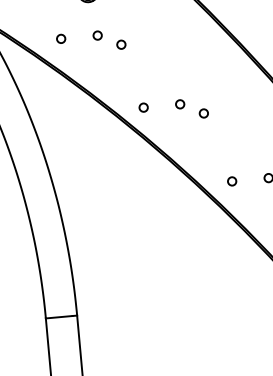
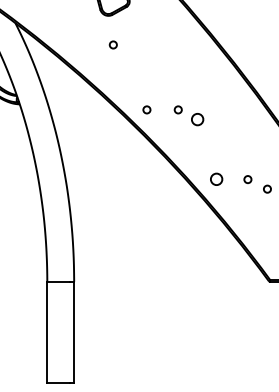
circle: (60, 38) -> (81, 44), removed
circle: (120, 44) -> (132, 54), removed
circle: (203, 113) -> (197, 119), size x1.6
circle: (232, 181) -> (216, 179), size x1.6

